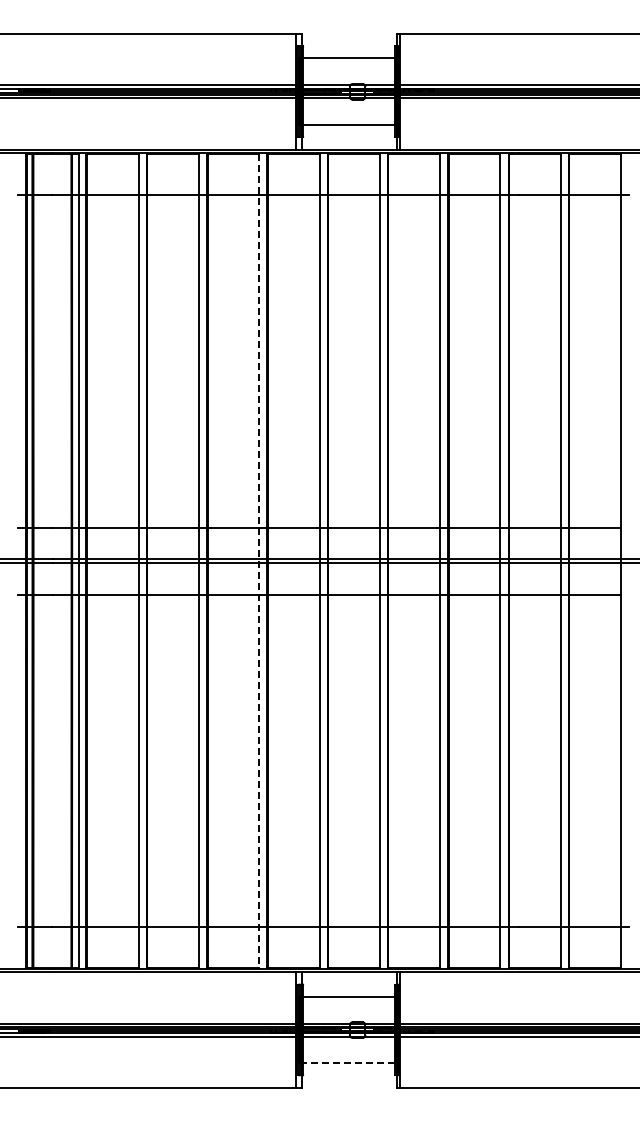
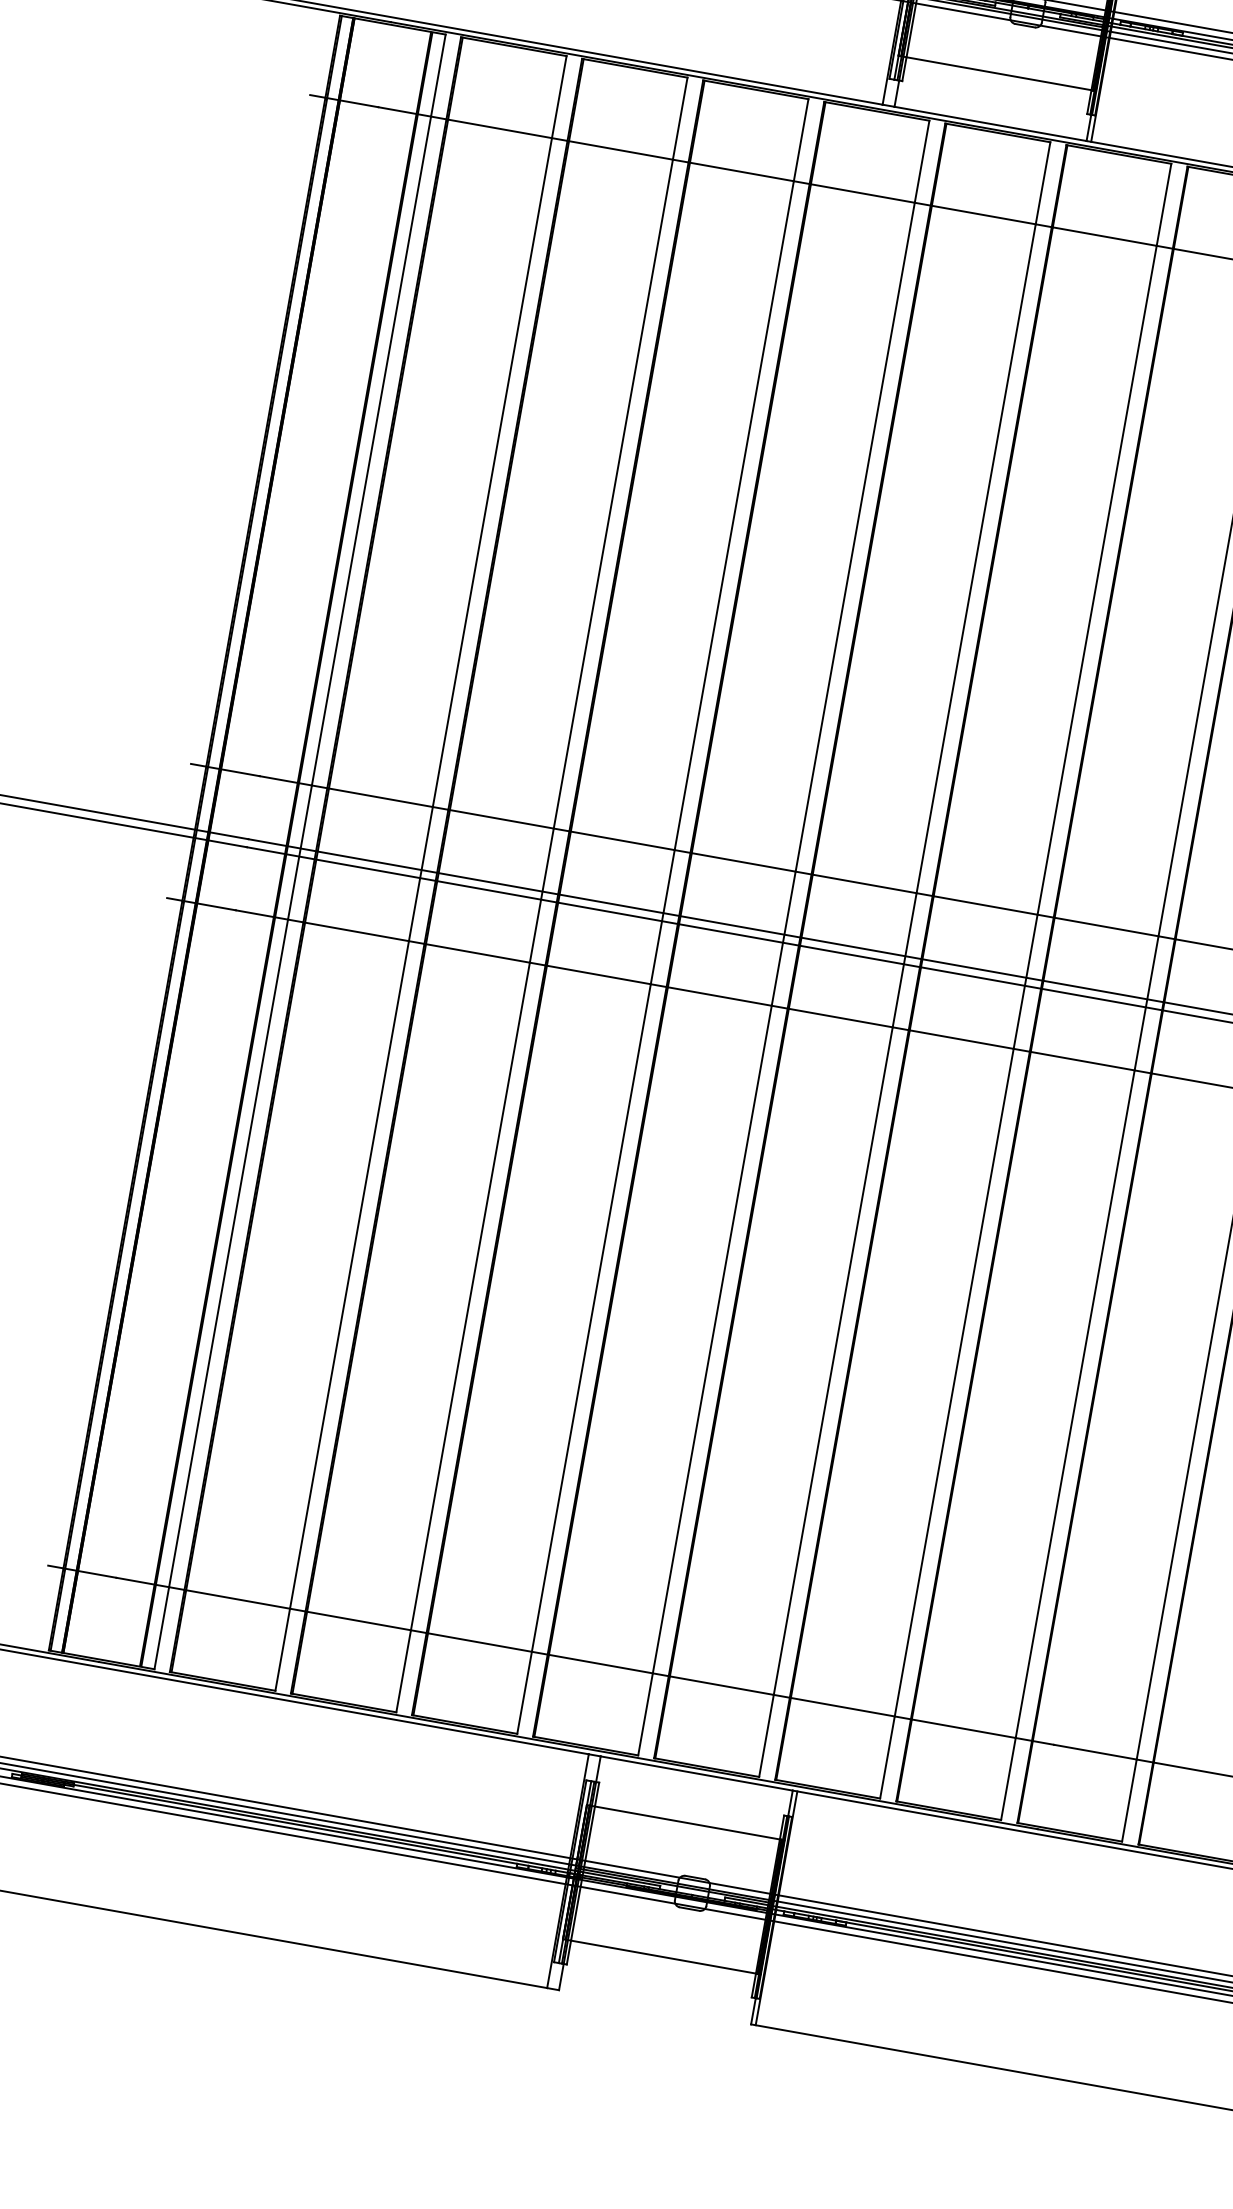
line: (259, 561) -> (662, 917), dashed -> solid
line: (346, 1063) -> (658, 1956), dashed -> solid

